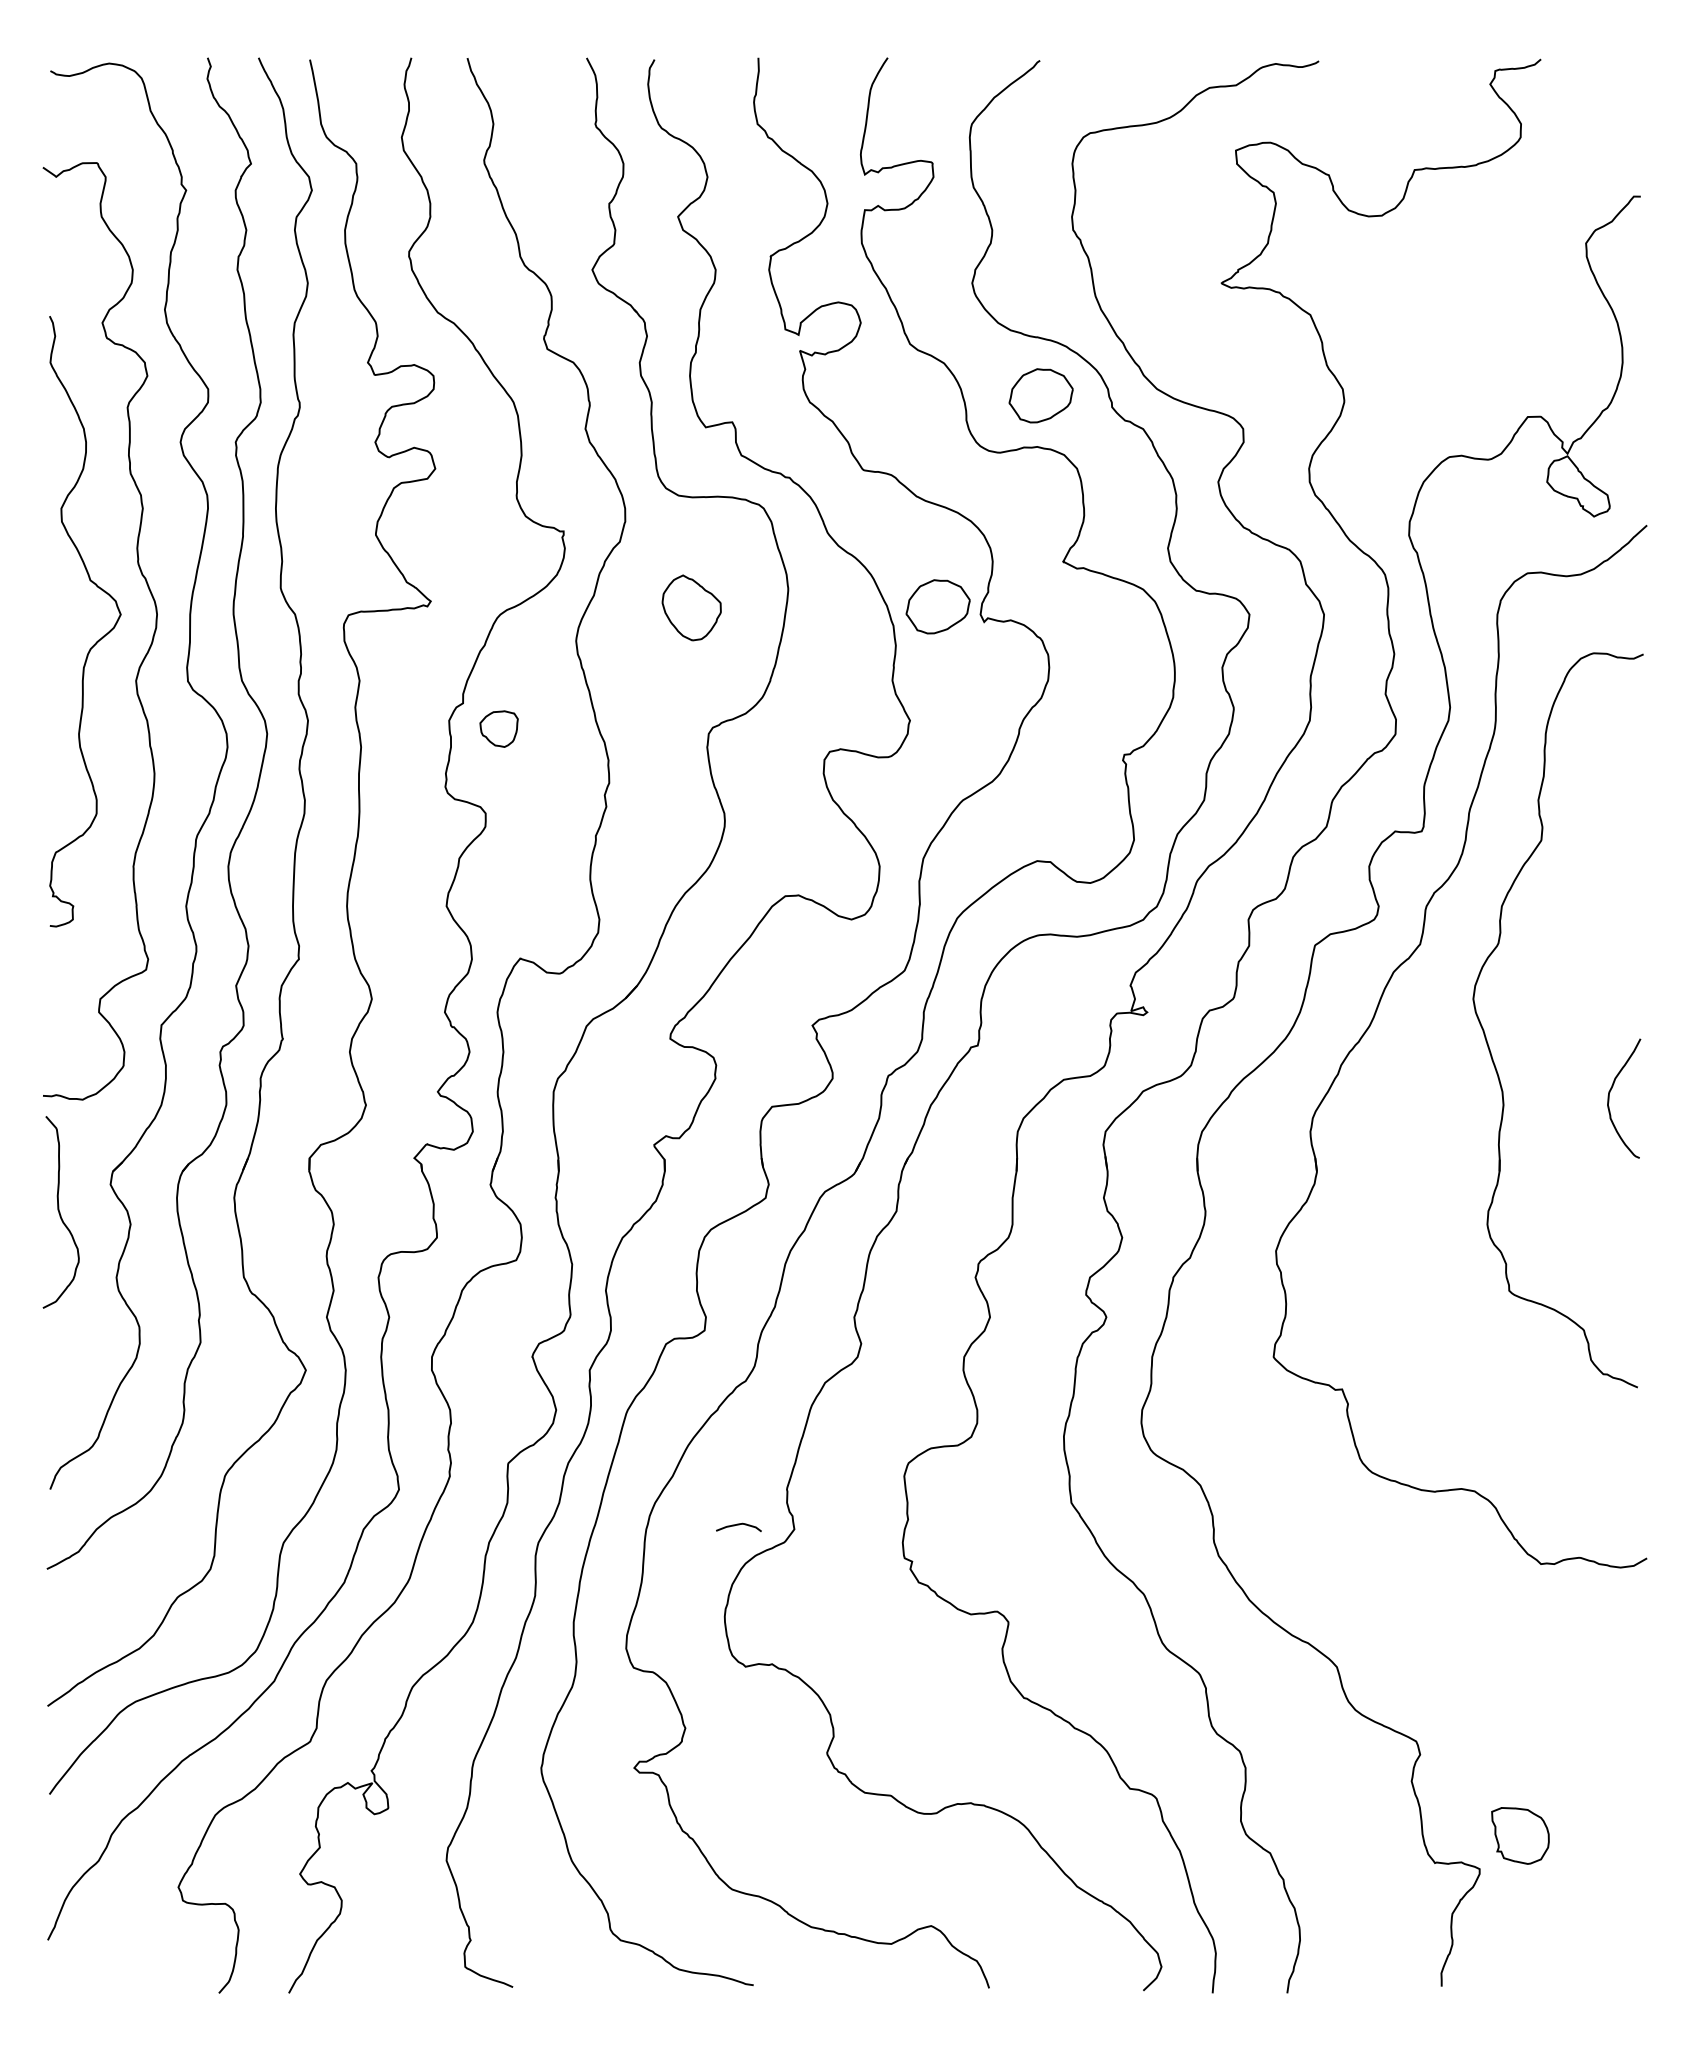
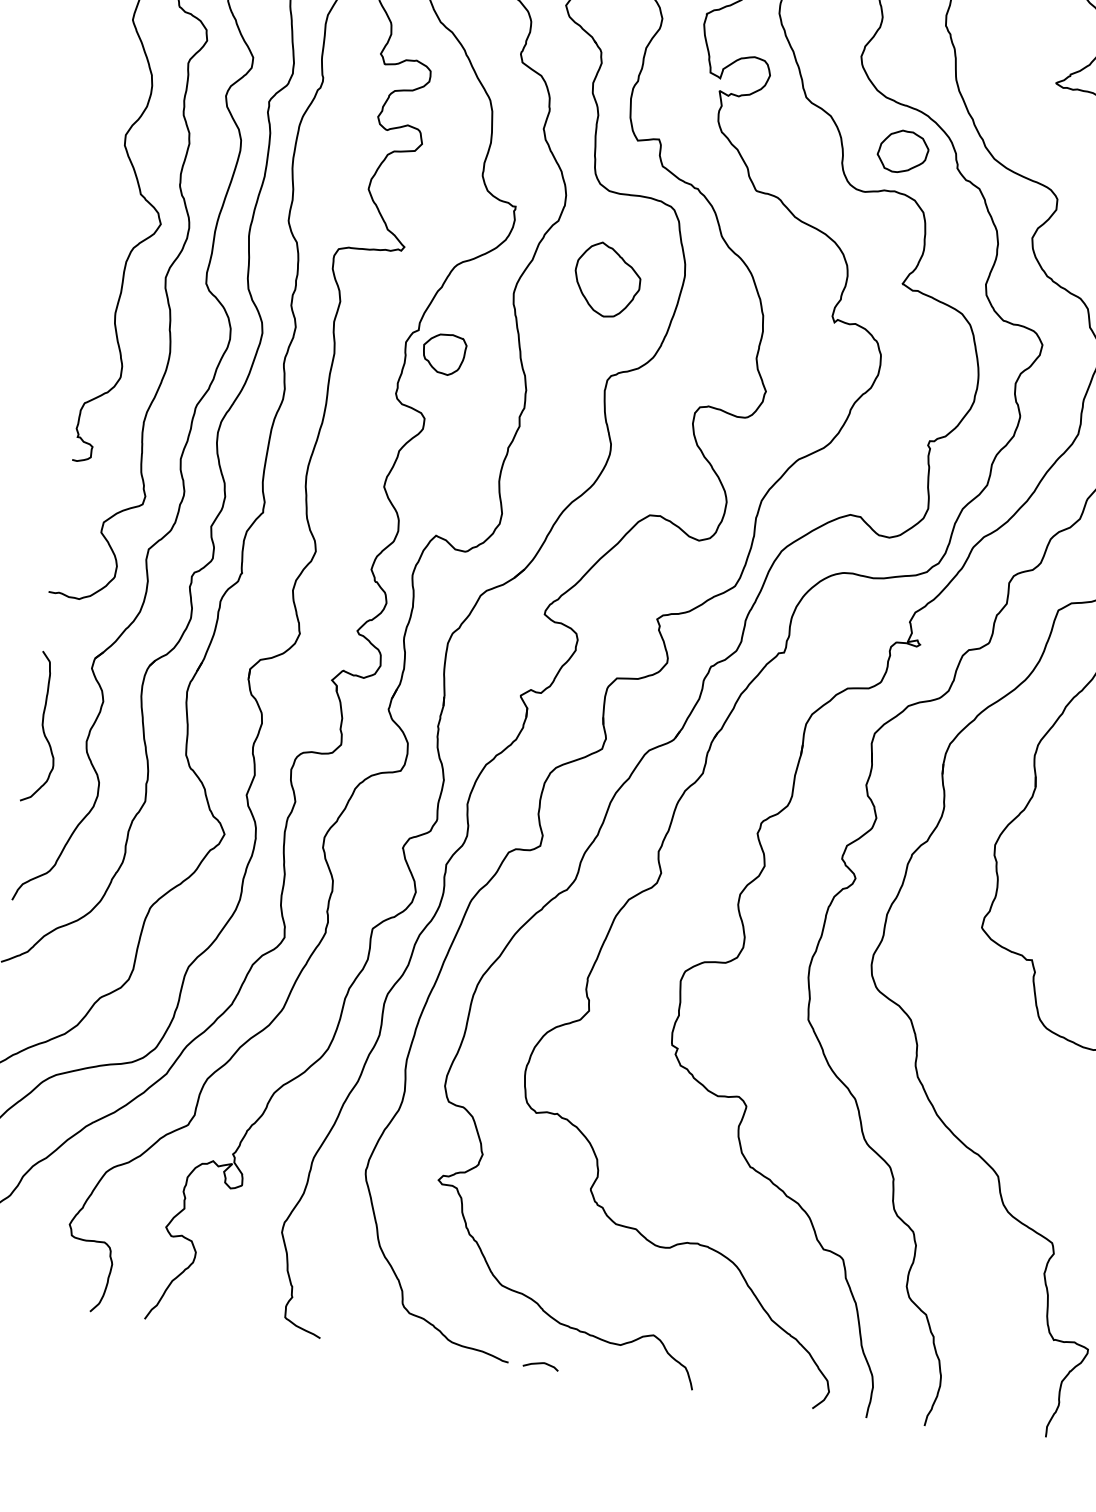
part: (937, 606) -> (799, 305), removed
part: (691, 607) -> (607, 279), size x1.43
part: (498, 728) -> (443, 353), size x1.43
curve: (60, 1212) -> (43, 727), moved
curve: (738, 1525) -> (540, 1364), moved

